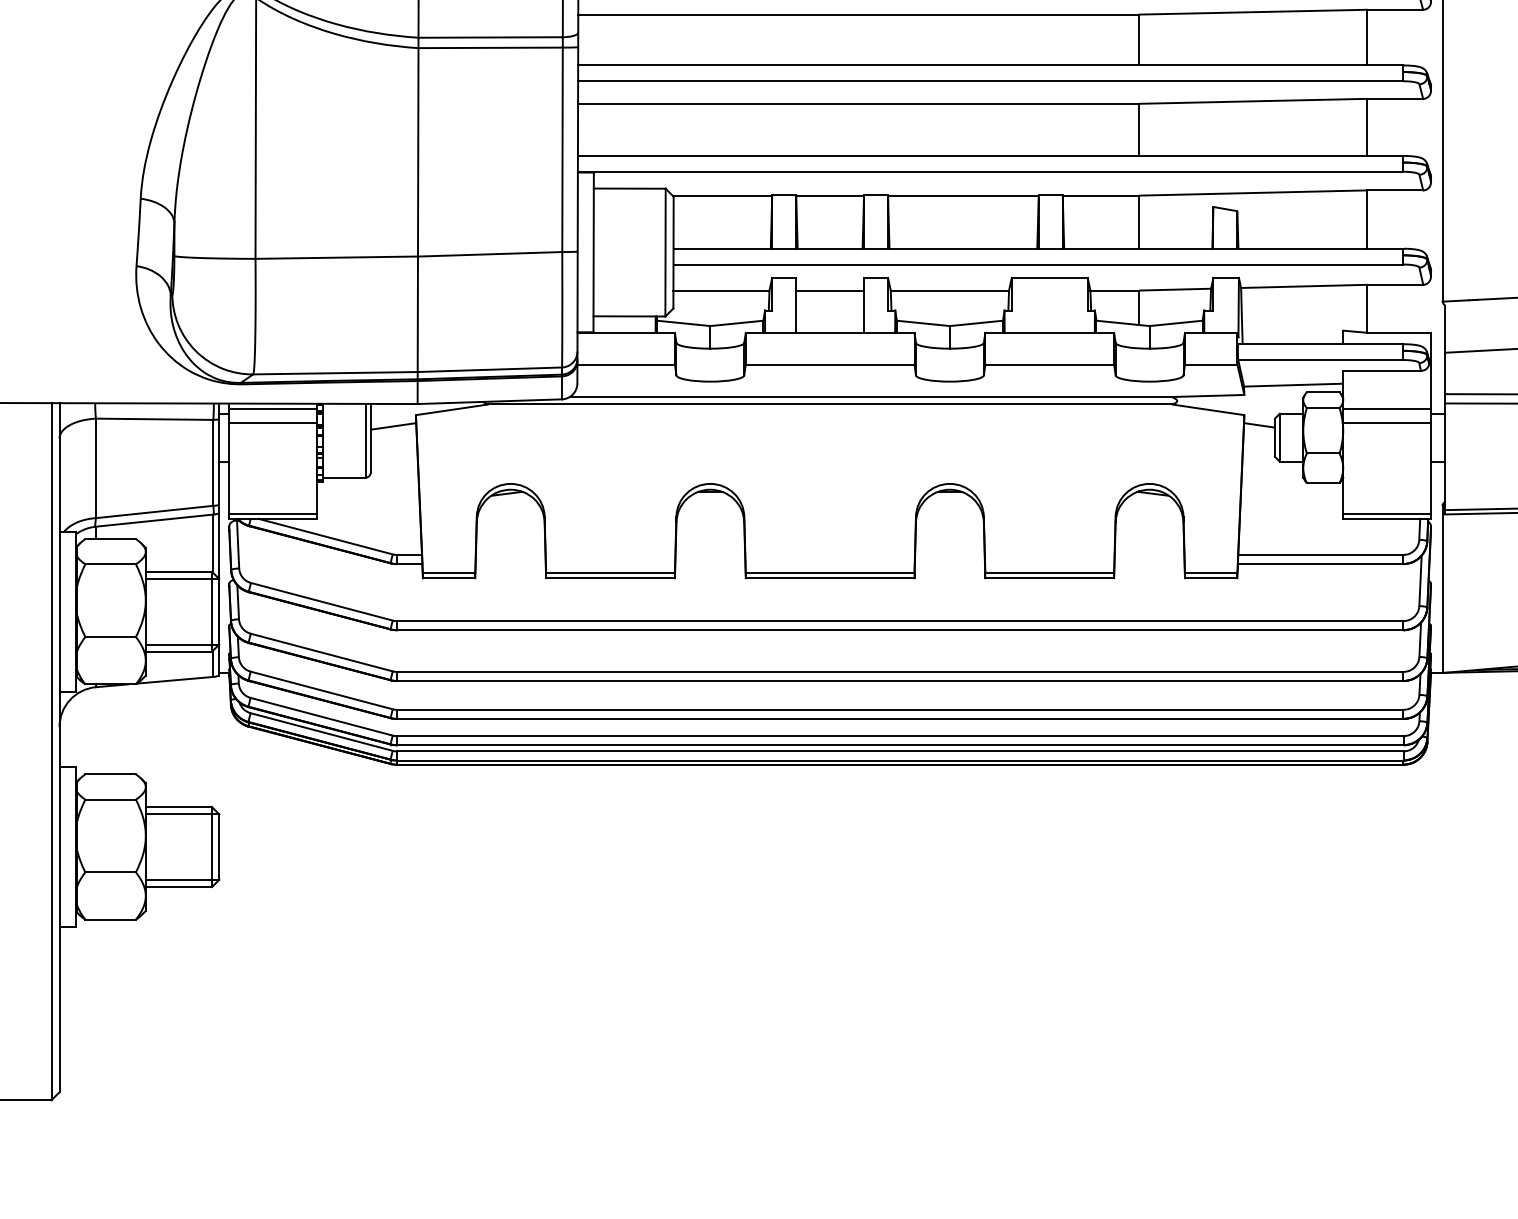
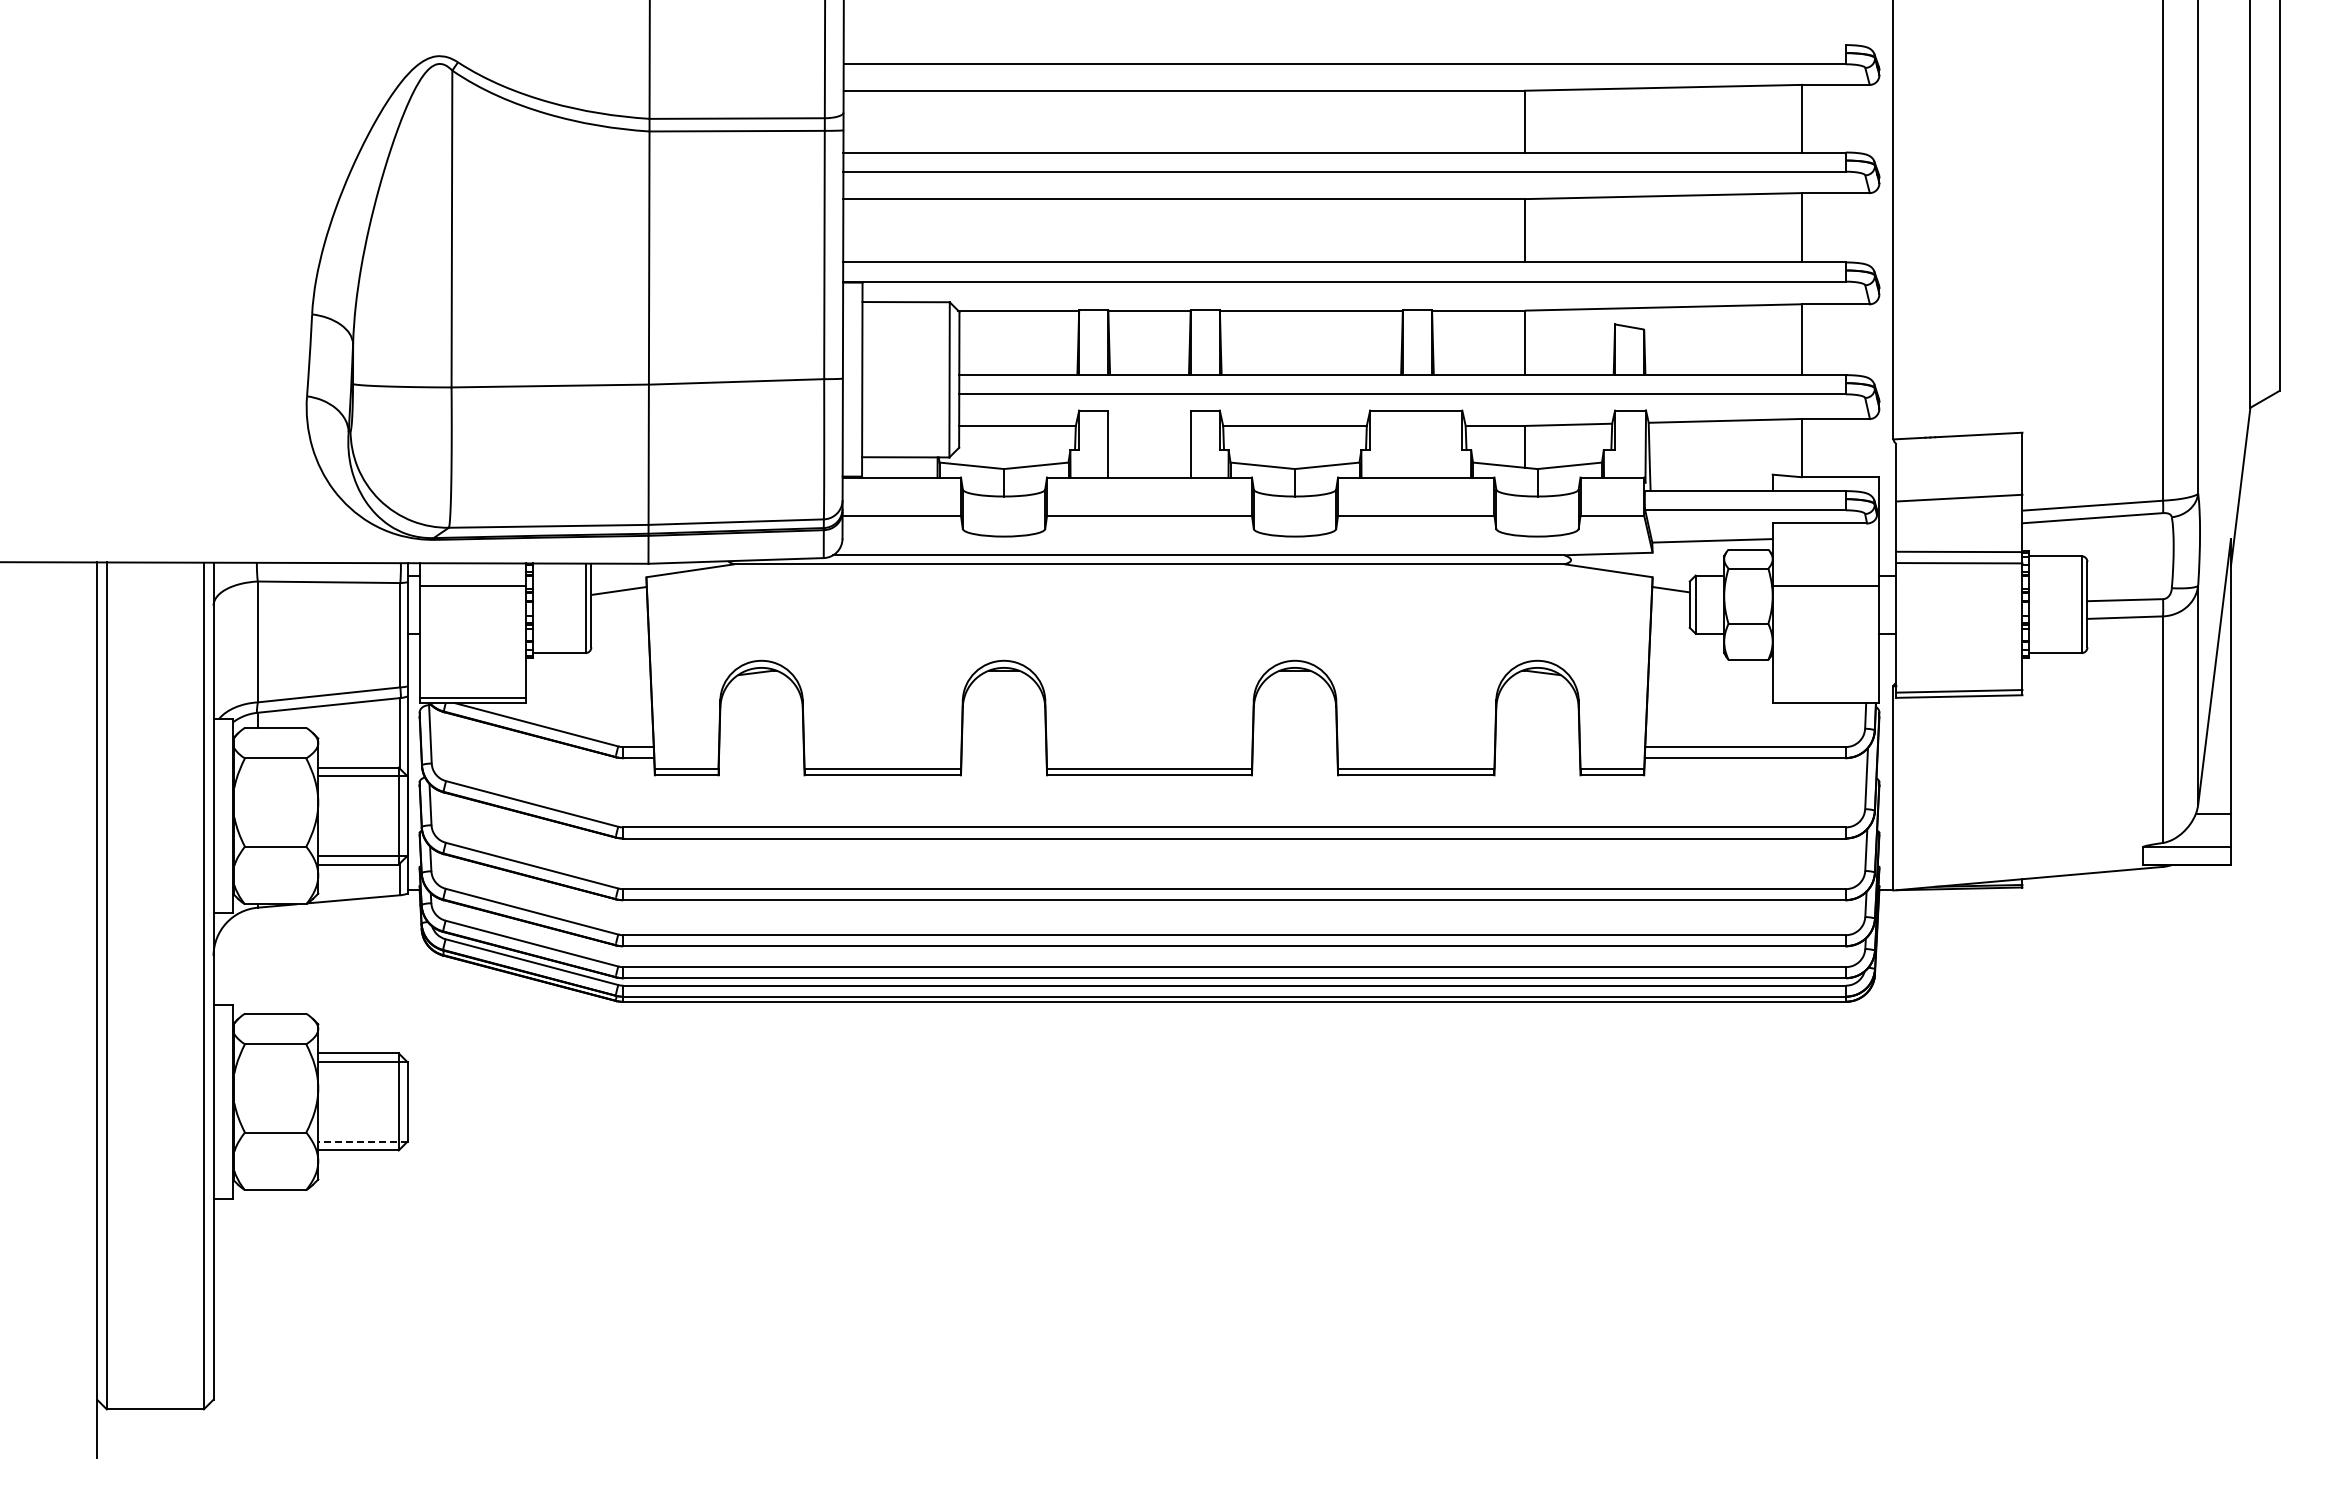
line: (830, 290) -> (1149, 425), removed
line: (272, 408) -> (472, 569), removed
line: (1386, 408) -> (1825, 569), removed
line: (1386, 514) -> (1825, 697), removed
line: (182, 879) -> (362, 1141), solid -> dashed

